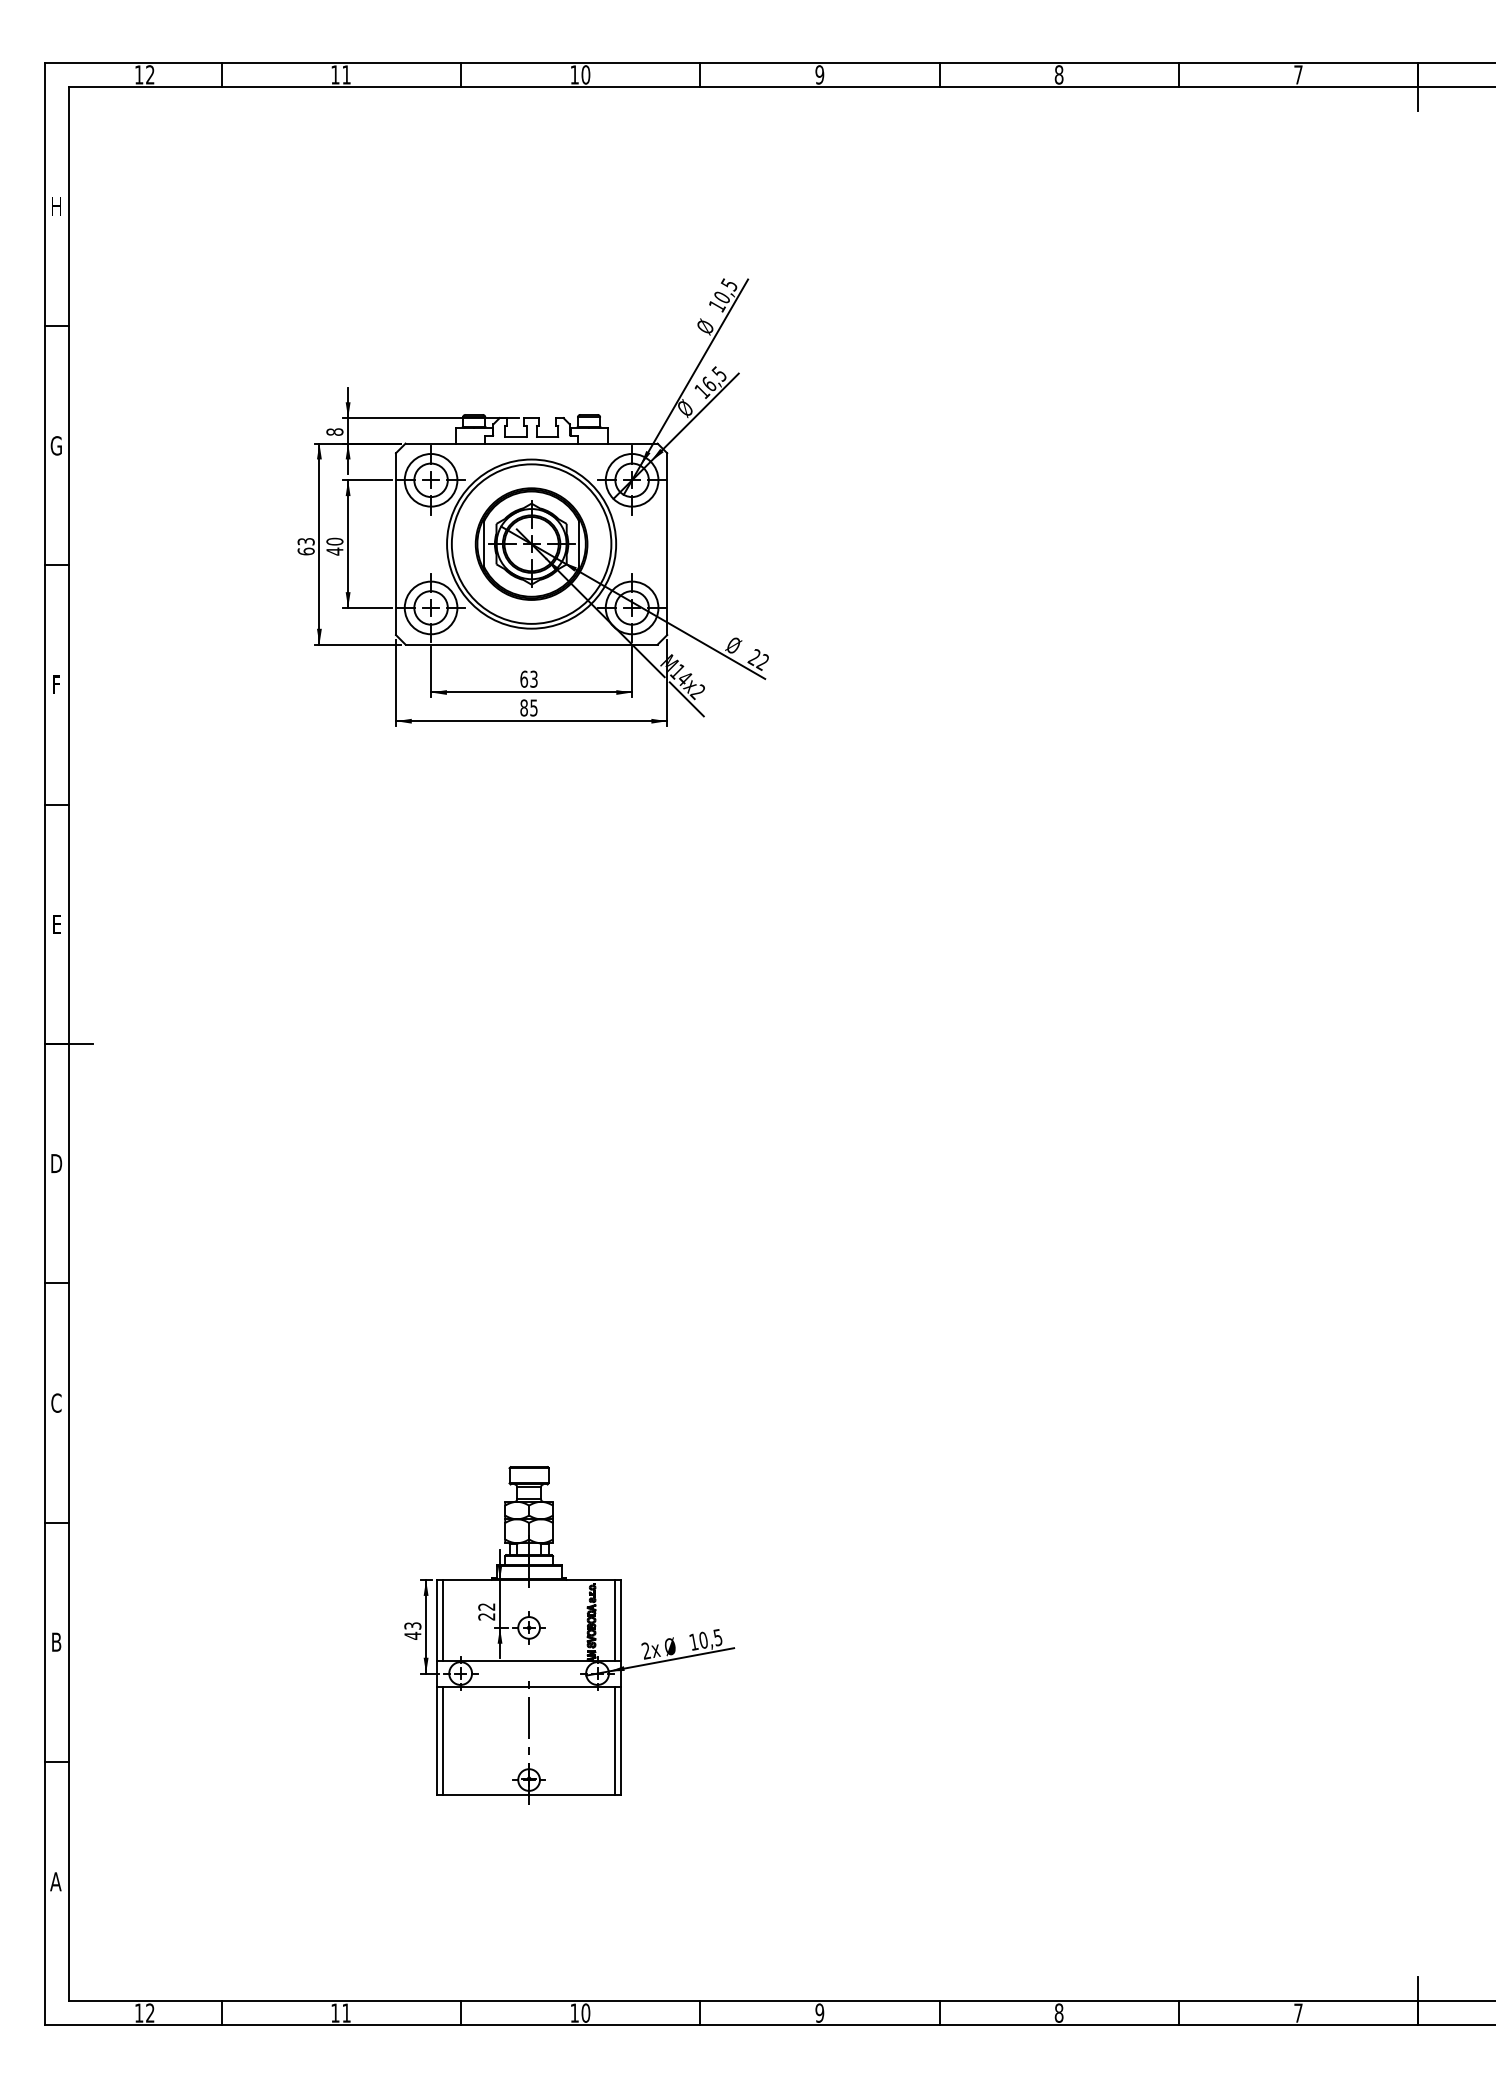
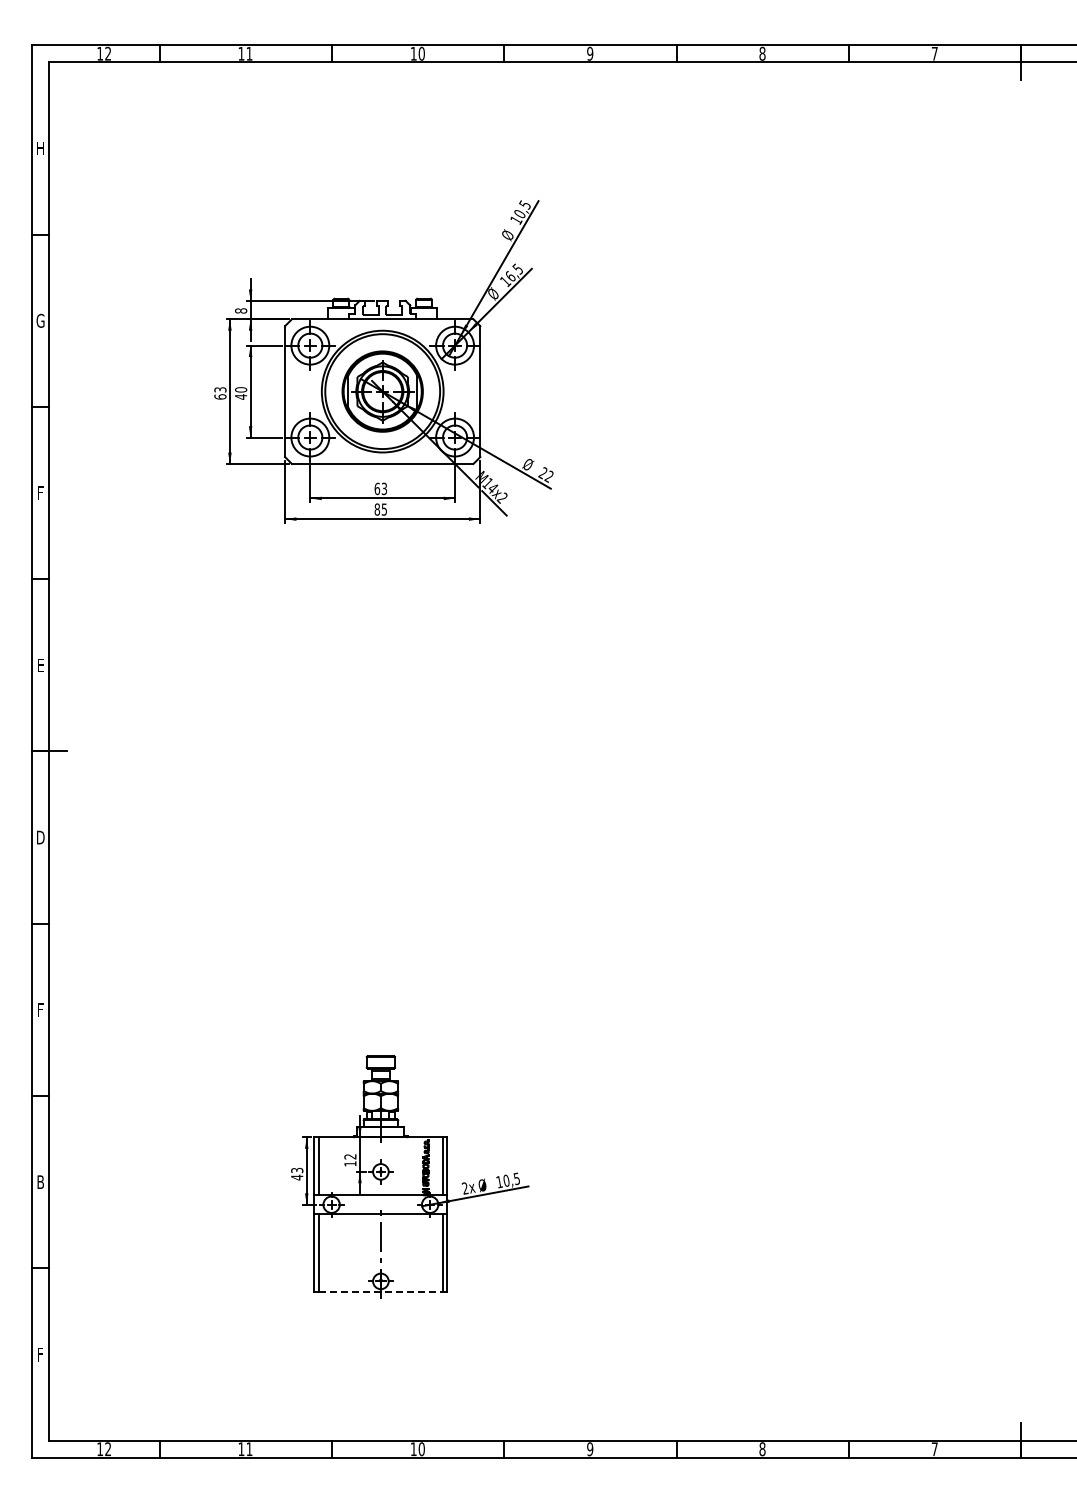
text: (56, 1403) -> (40, 1010), C -> F
text: (486, 1616) -> (350, 1163), 22 -> 12
line: (528, 1795) -> (380, 1292), solid -> dashed
text: (56, 1881) -> (40, 1354), A -> F

